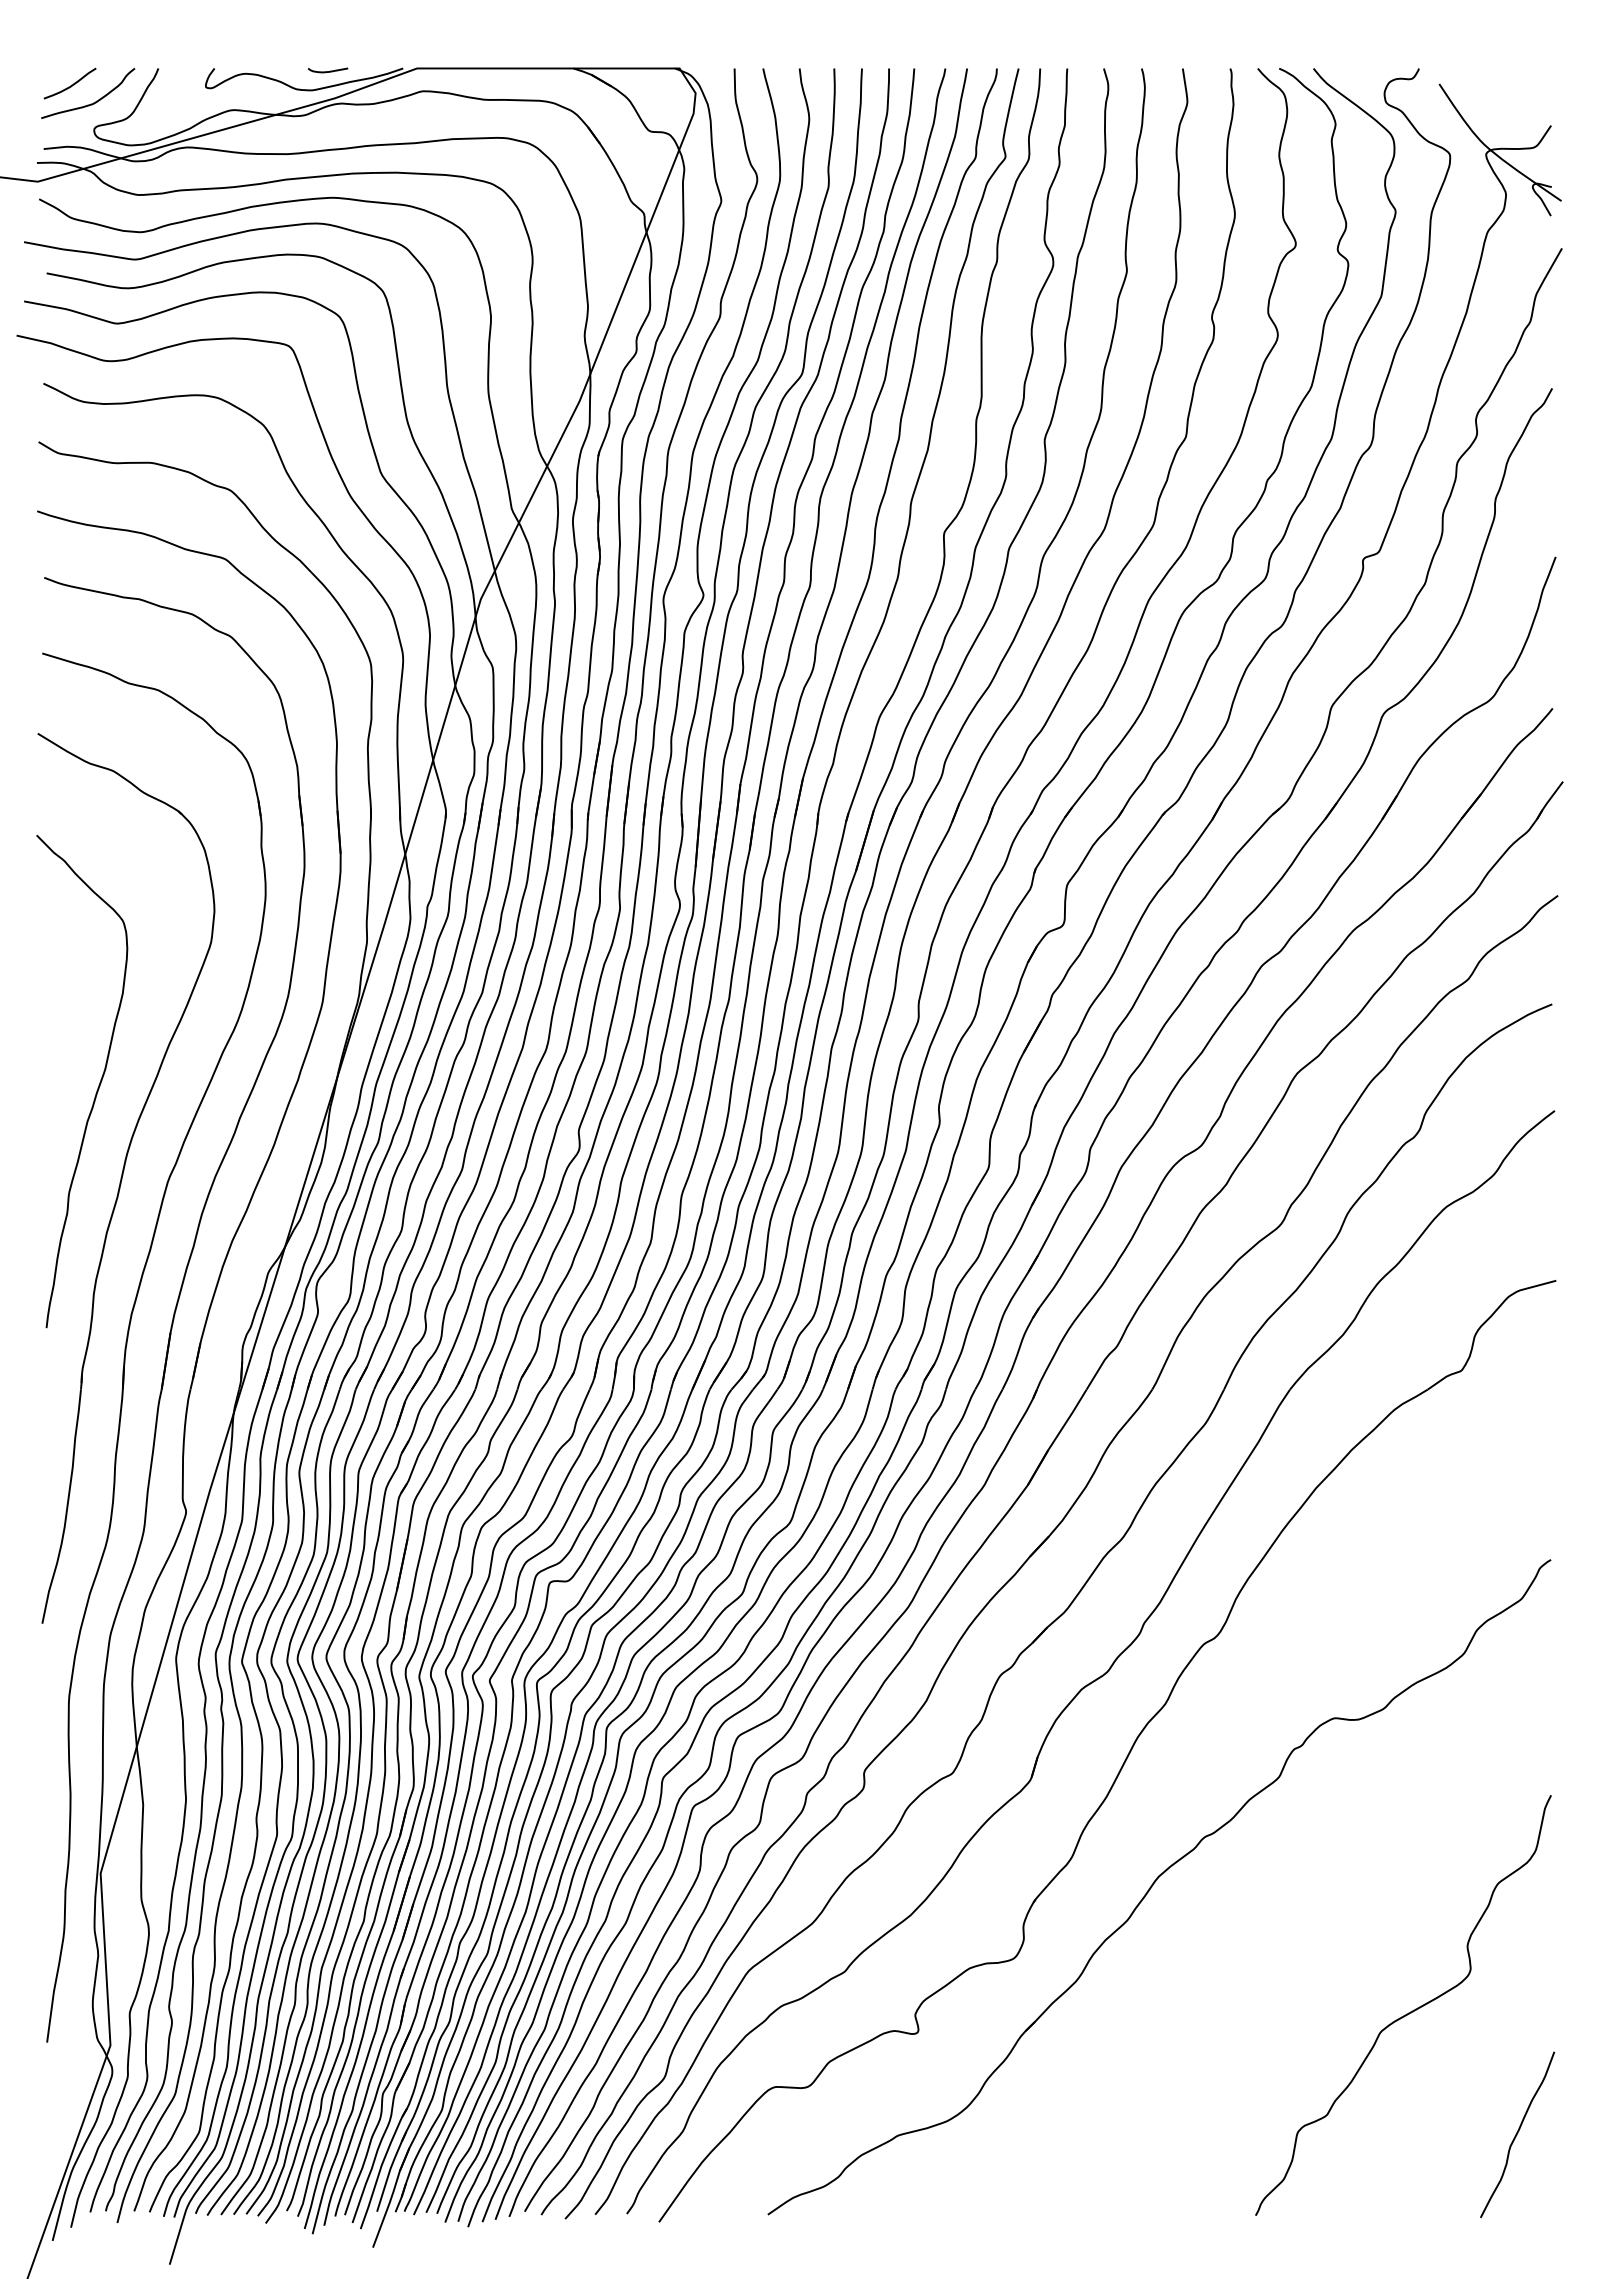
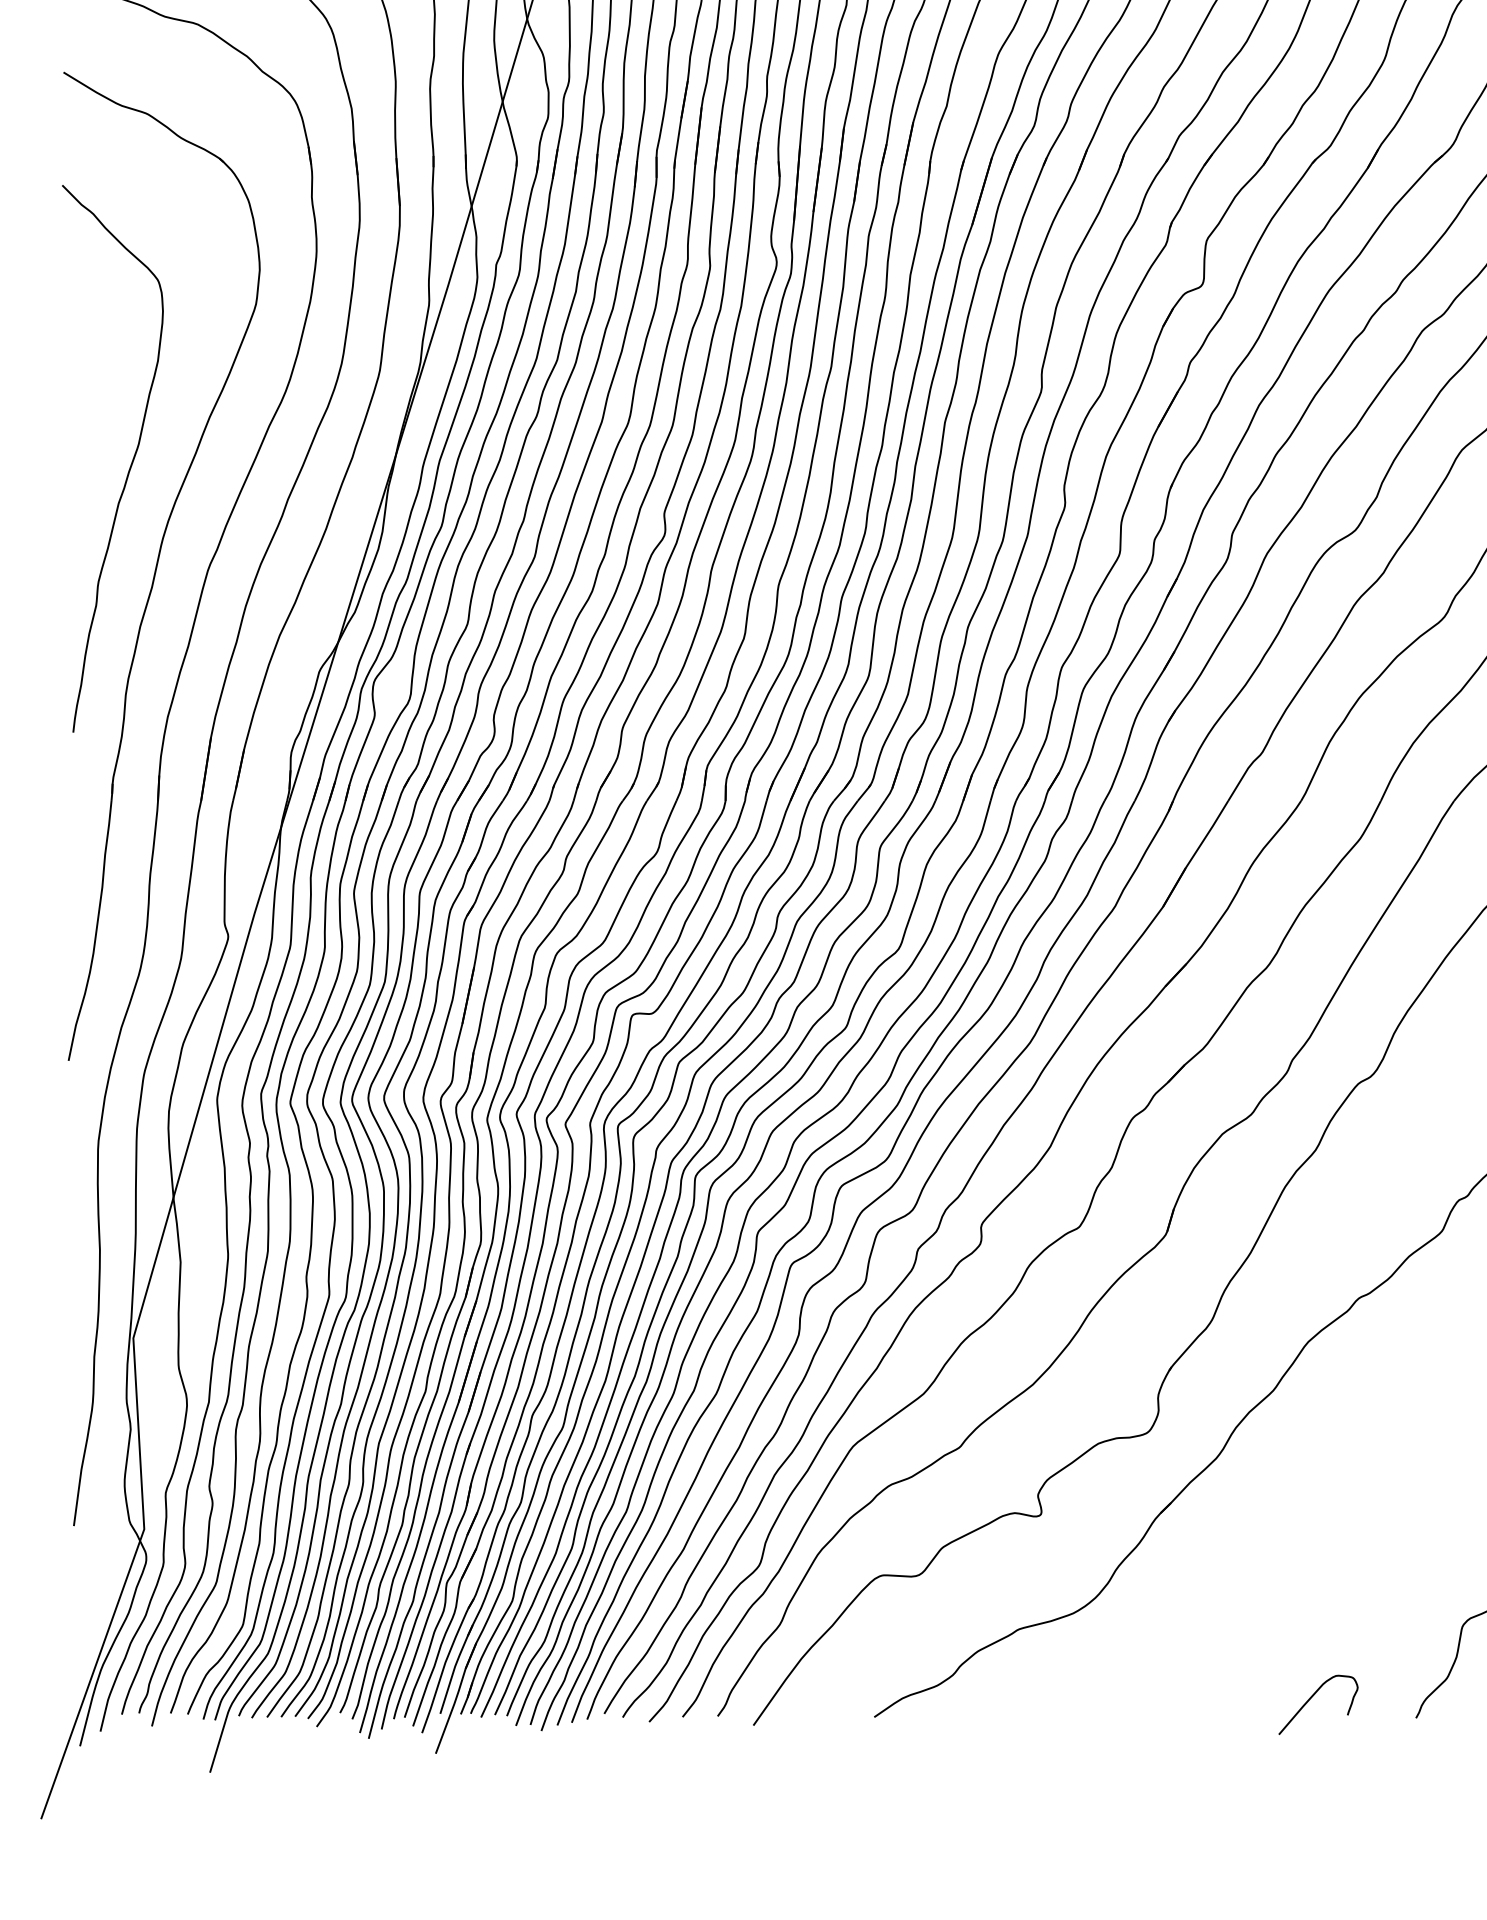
curve: (1162, 2197) -> (1312, 1698), added

